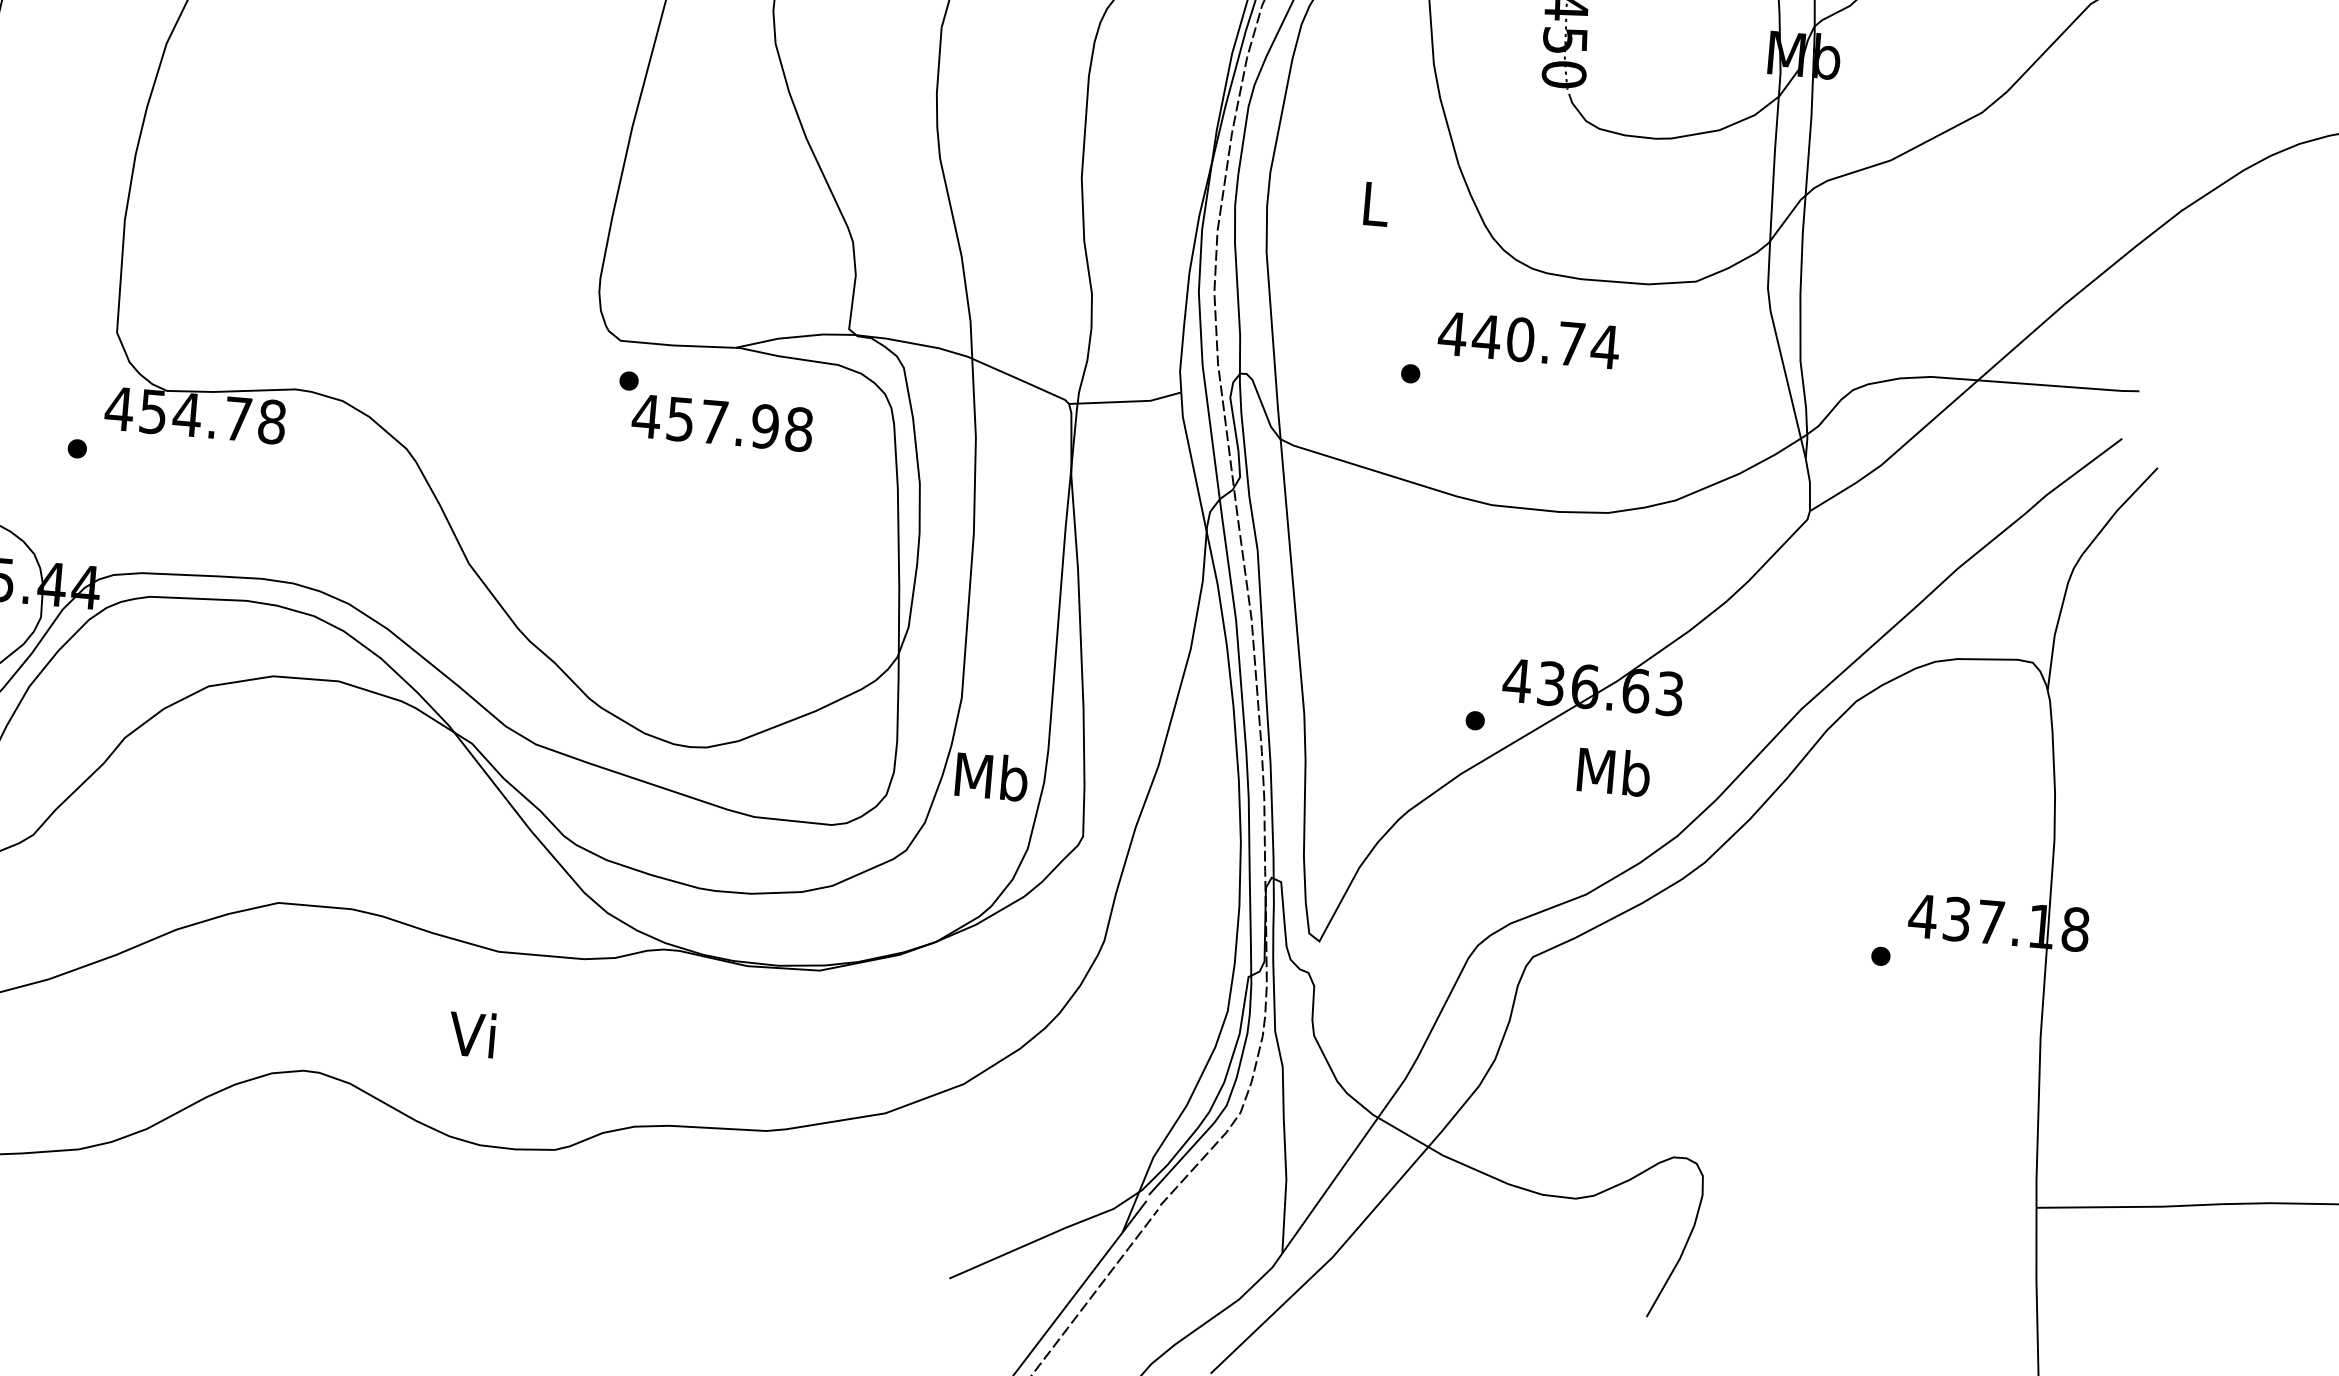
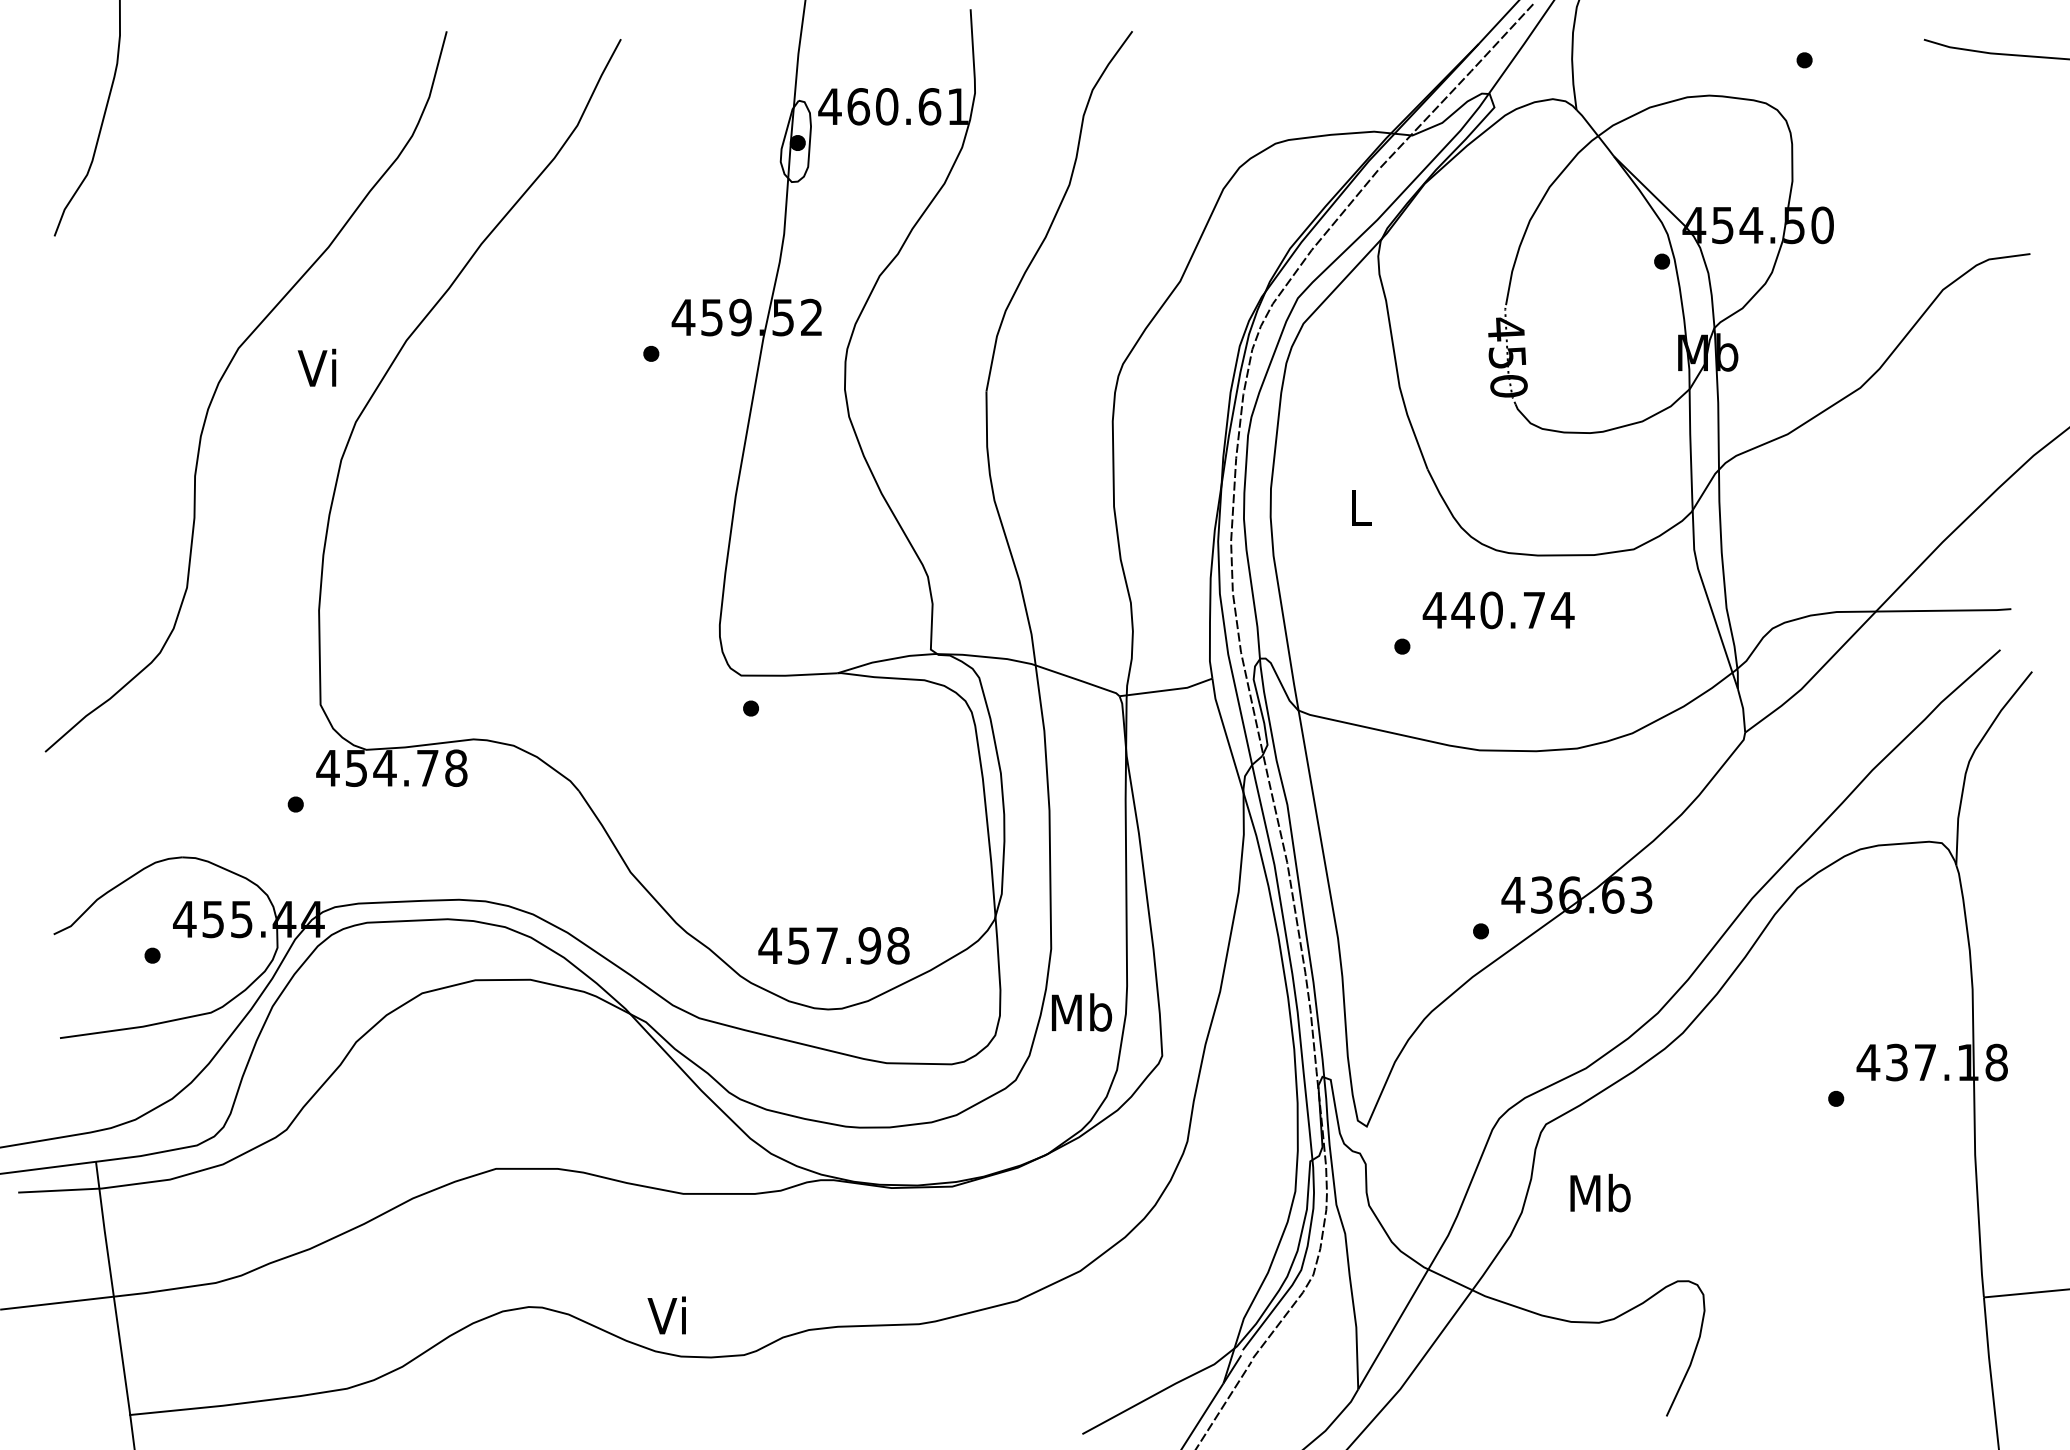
text: (721, 422) -> (833, 945), moved
text: (1614, 771) -> (1600, 1192), moved
text: (471, 1034) -> (666, 1315), moved

